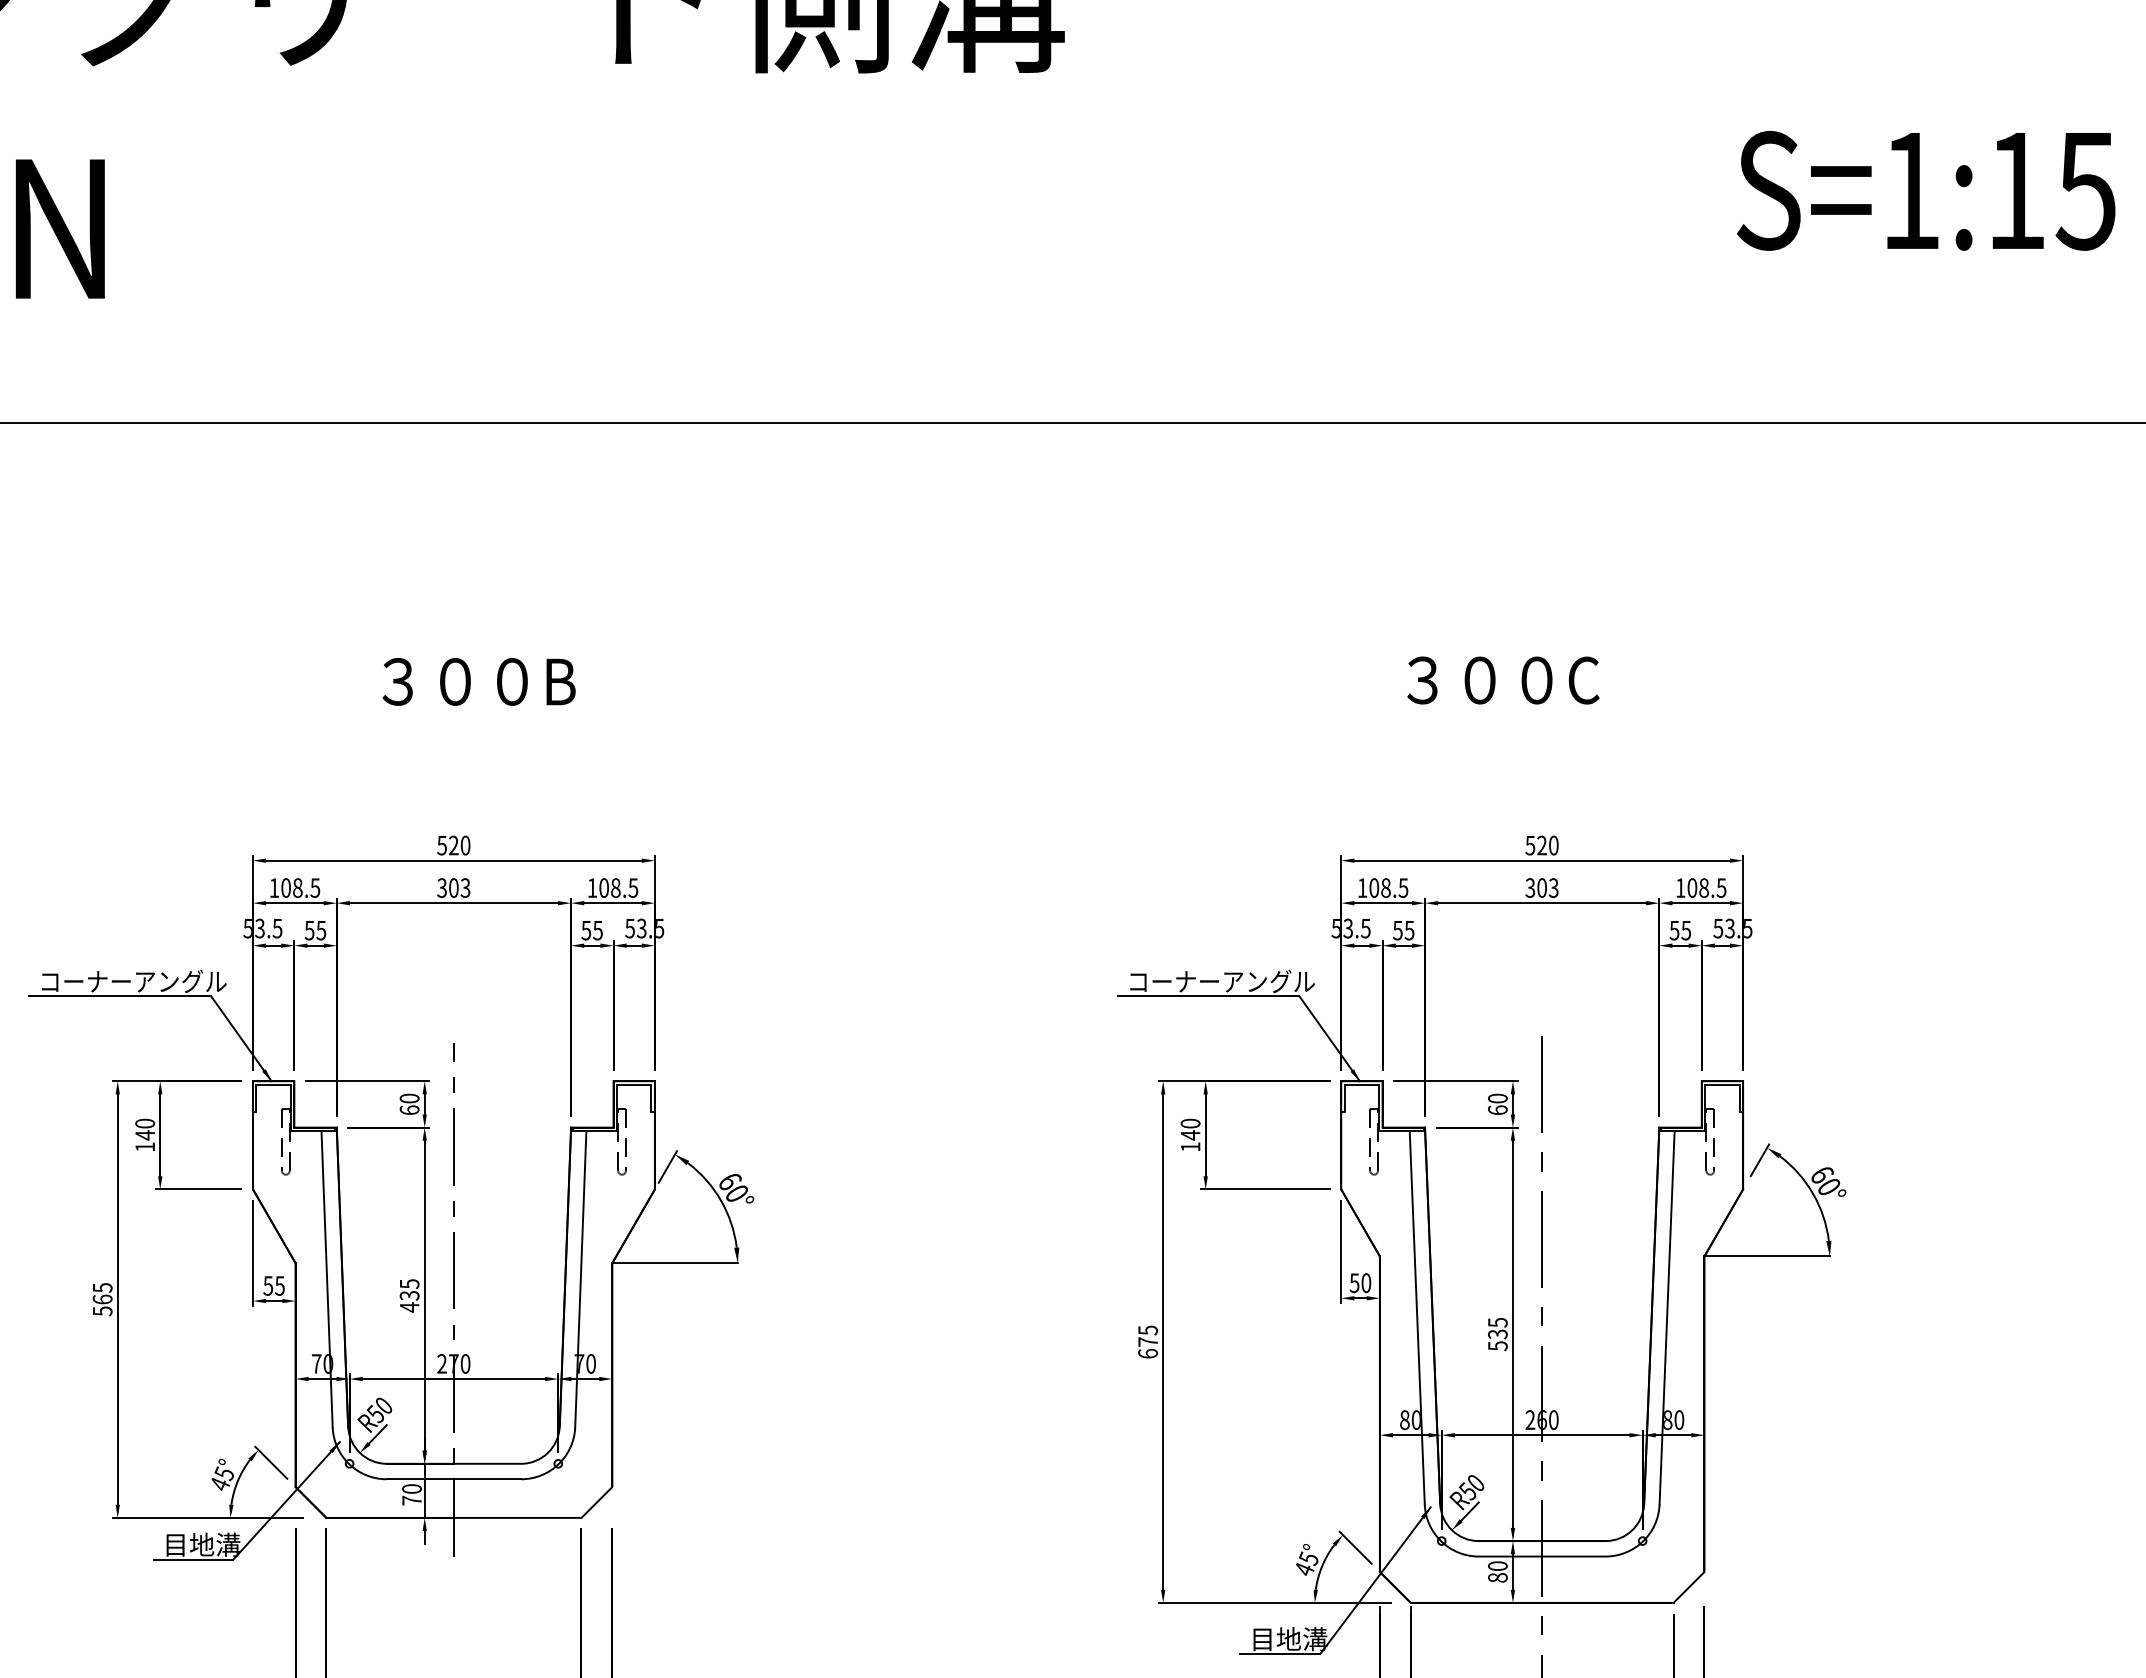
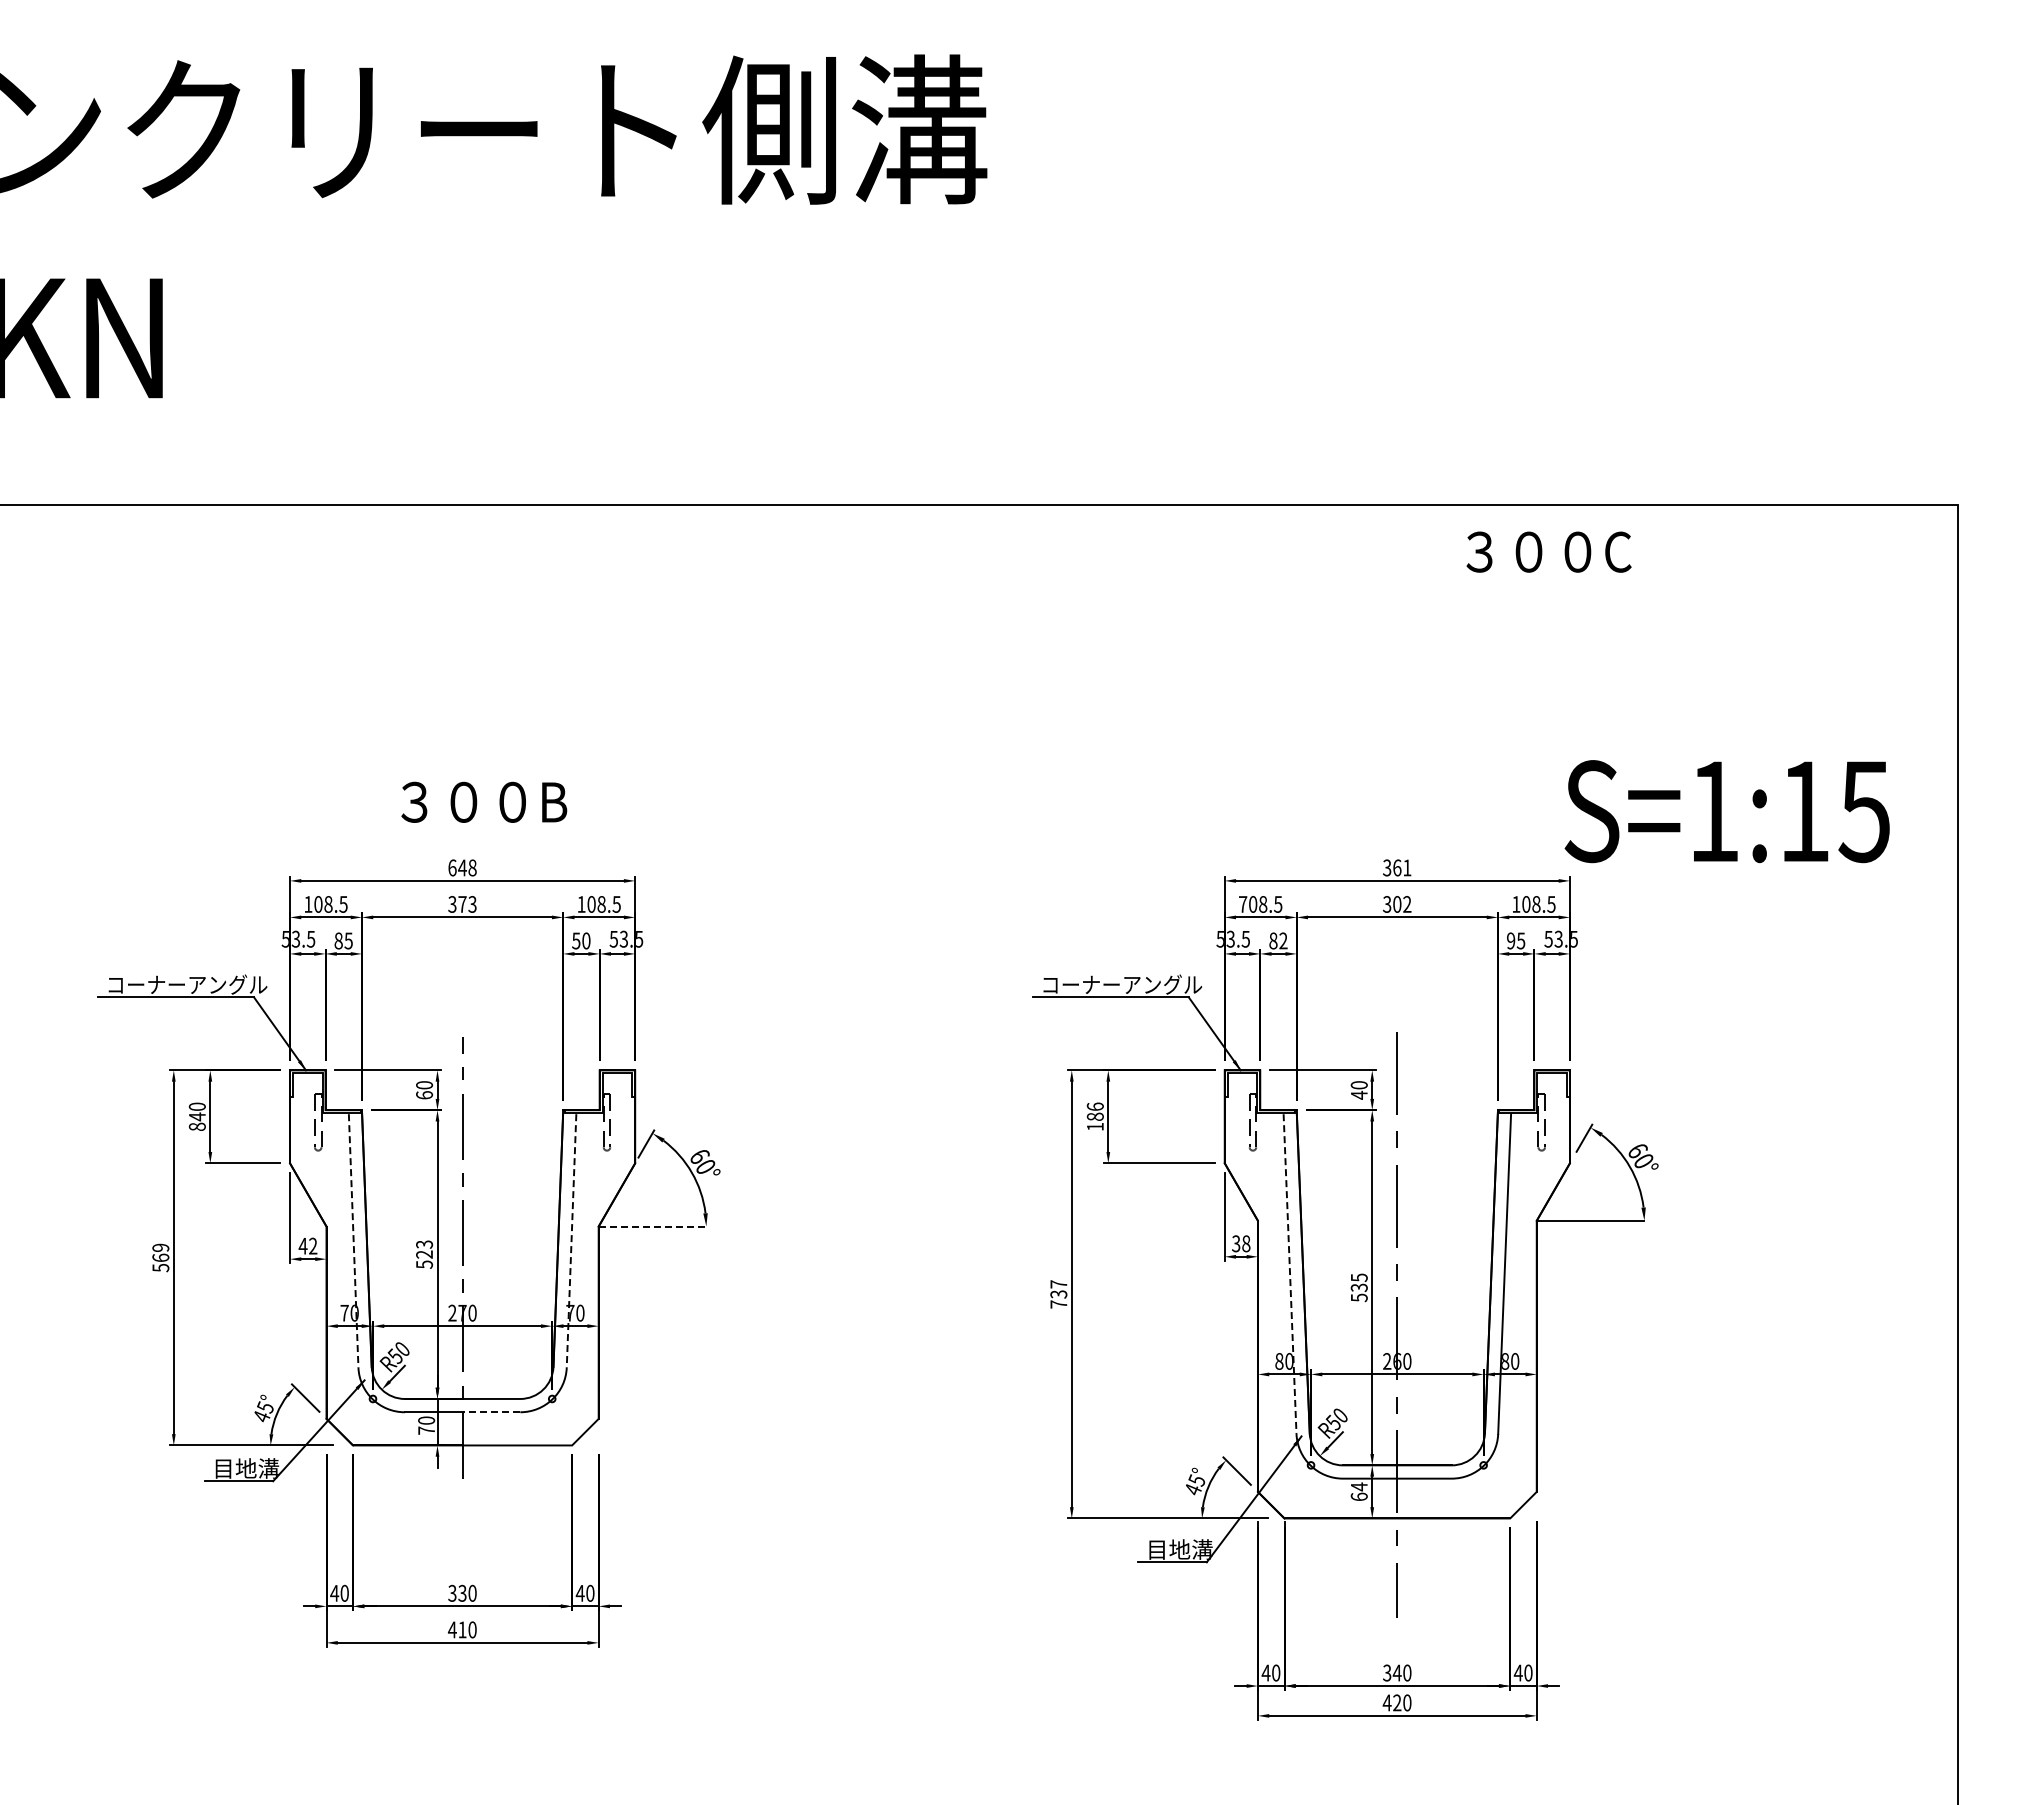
text: (1925, 190) -> (1726, 811), moved
text: (1502, 679) -> (1548, 551), moved
text: (479, 680) -> (484, 801), moved
text: (453, 845) -> (462, 867), 520 -> 648
text: (1542, 845) -> (1397, 867), 520 -> 361
text: (453, 888) -> (462, 904), 303 -> 373
text: (1363, 888) -> (1243, 904), 108.5 -> 708.5
text: (1554, 888) -> (1407, 904), 303 -> 302
text: (309, 930) -> (338, 940), 55 -> 85
text: (598, 930) -> (586, 940), 55 -> 50
text: (1403, 930) -> (1278, 940), 55 -> 82
text: (1673, 930) -> (1510, 940), 55 -> 95
text: (1496, 1109) -> (1358, 1094), 60 -> 40
text: (1189, 1129) -> (1094, 1111), 140 -> 186
text: (144, 1146) -> (196, 1126), 140 -> 840
line: (675, 1263) -> (652, 1226), solid -> dashed
line: (326, 1279) -> (353, 1240), solid -> dashed
line: (580, 1279) -> (571, 1240), solid -> dashed
text: (1360, 1282) -> (1241, 1243), 50 -> 38
text: (273, 1285) -> (307, 1245), 55 -> 42
text: (102, 1287) -> (160, 1247), 565 -> 569
text: (409, 1295) -> (424, 1254), 435 -> 523
line: (1417, 1318) -> (1290, 1274), solid -> dashed
text: (1147, 1342) -> (1058, 1294), 675 -> 737
line: (487, 1479) -> (491, 1412), solid -> dashed
text: (1496, 1571) -> (1358, 1491), 80 -> 64

